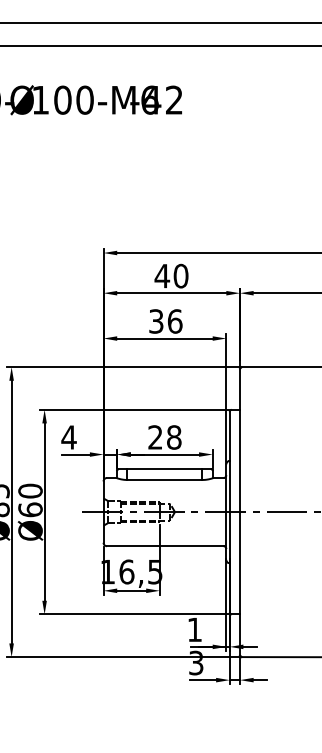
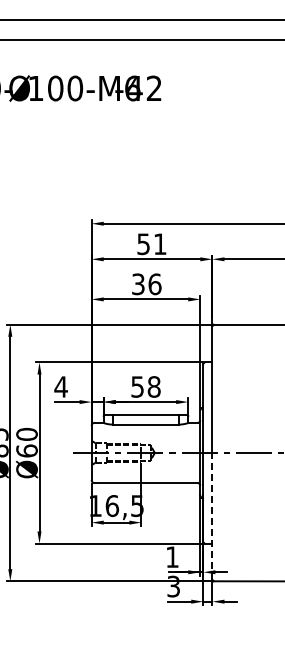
text: (171, 276) -> (151, 244), 40 -> 51
text: (155, 436) -> (137, 386), 28 -> 58
line: (240, 582) -> (212, 515), solid -> dashed

